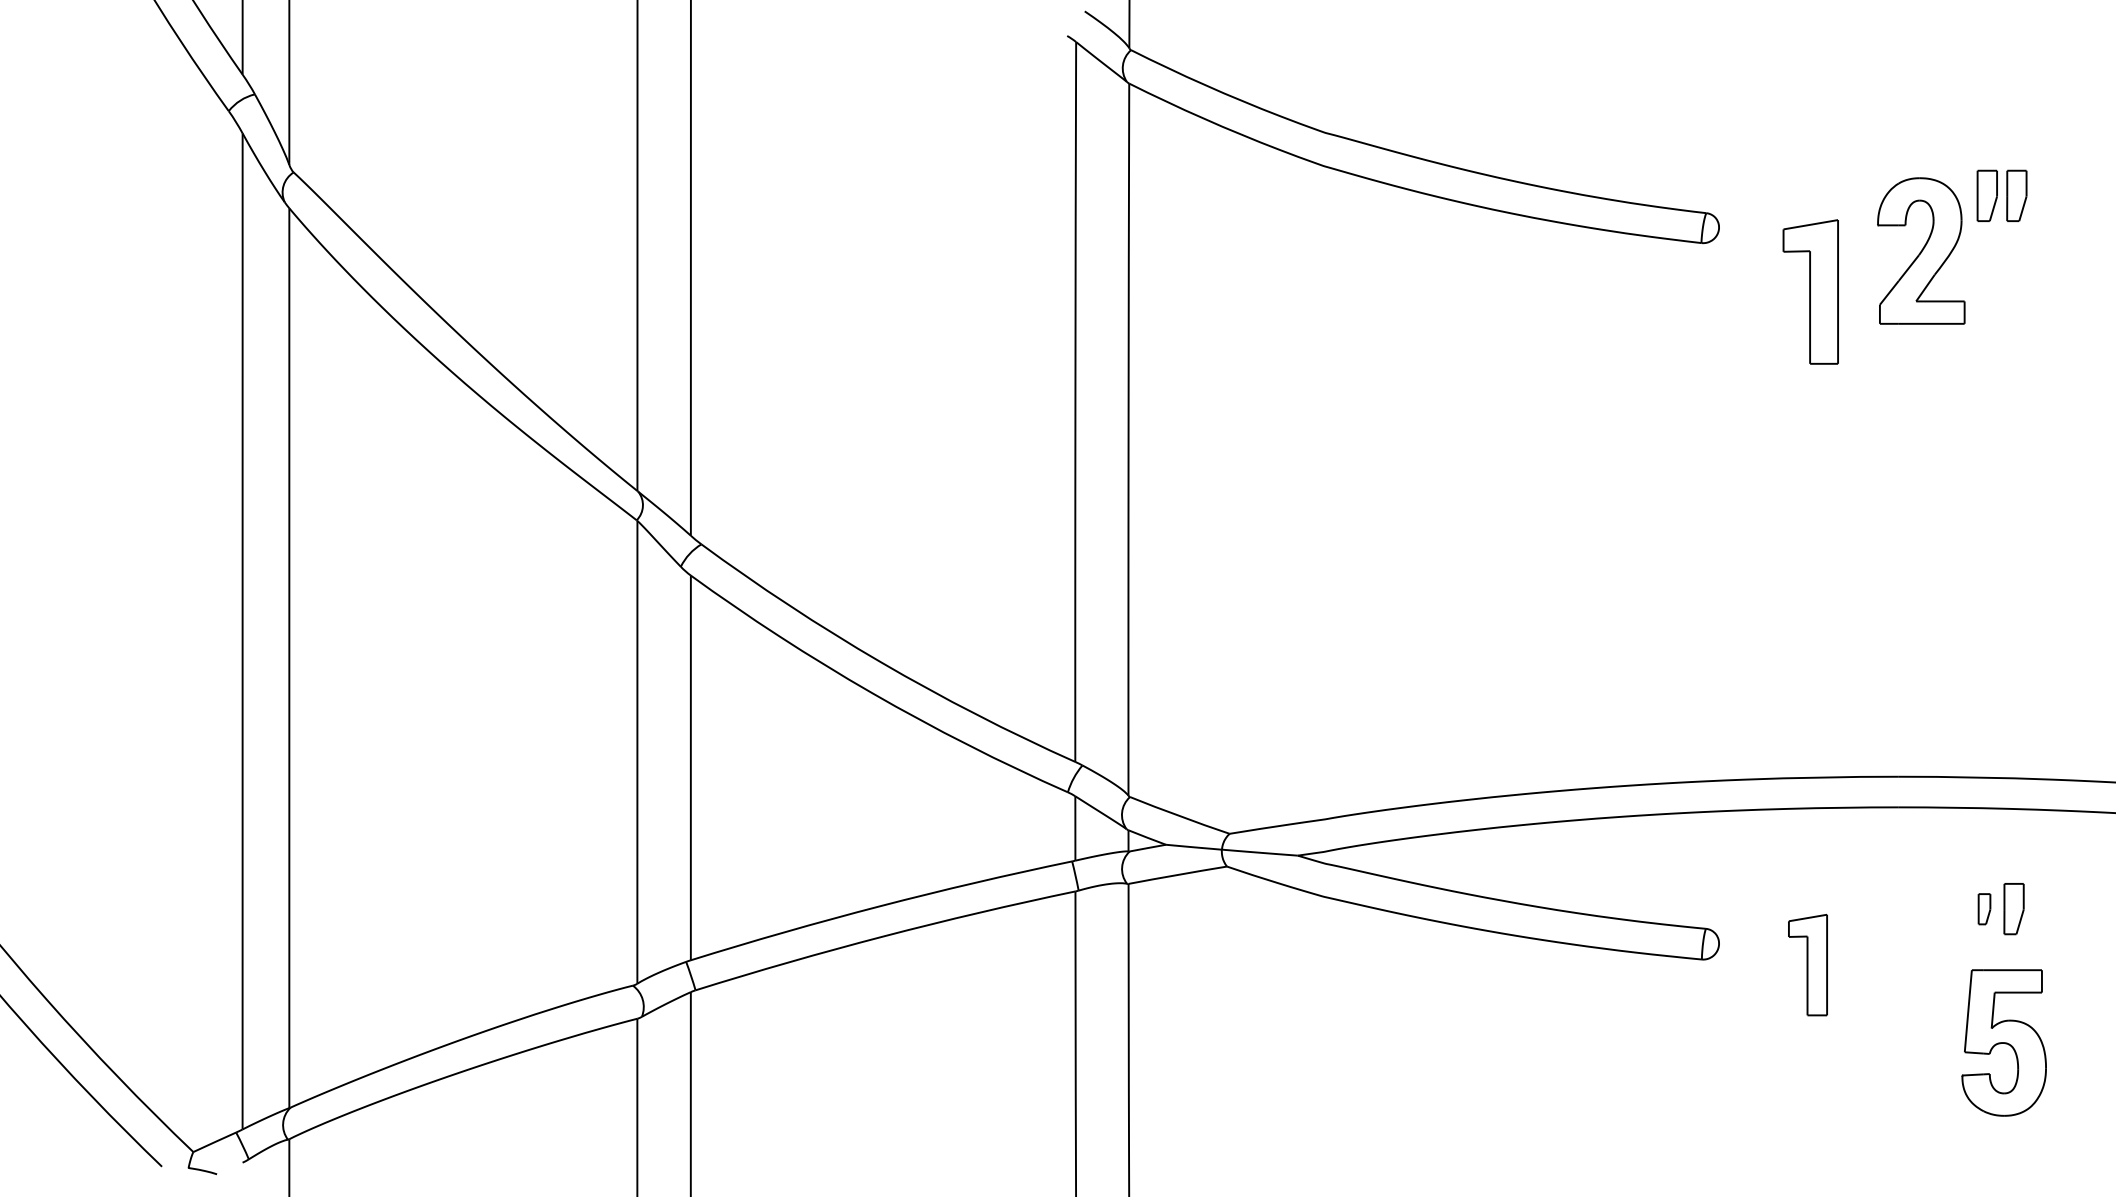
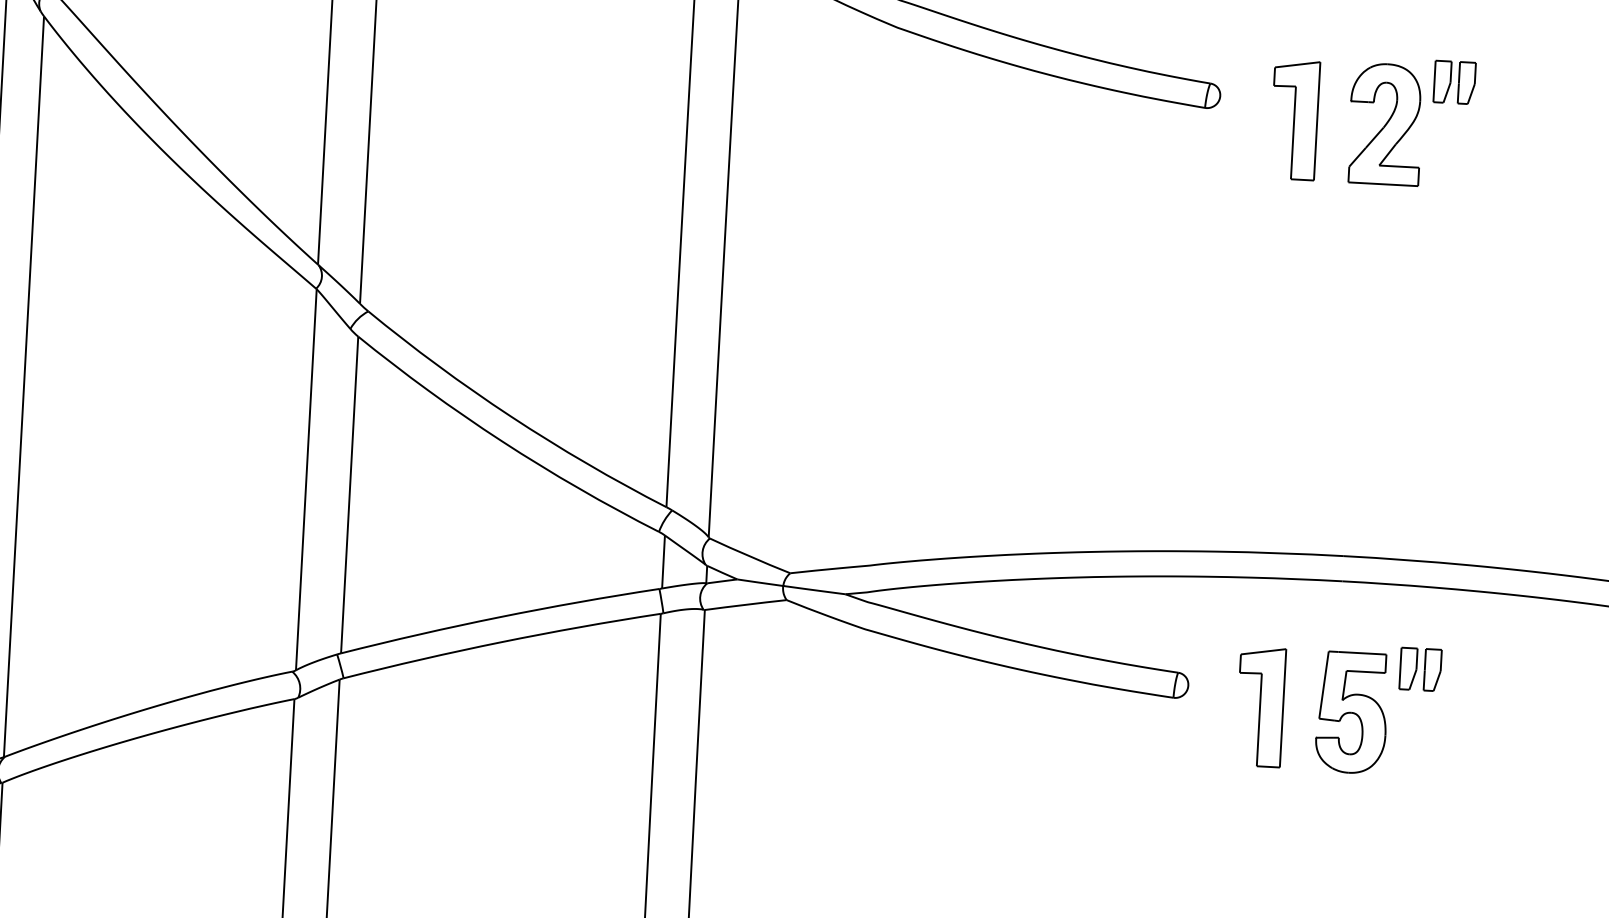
part: (1810, 291) -> (1294, 119), moved
part: (1984, 909) -> (1408, 669), size x1.67
part: (1807, 964) -> (1260, 706), size x1.43
part: (2003, 1042) -> (1351, 712), moved

